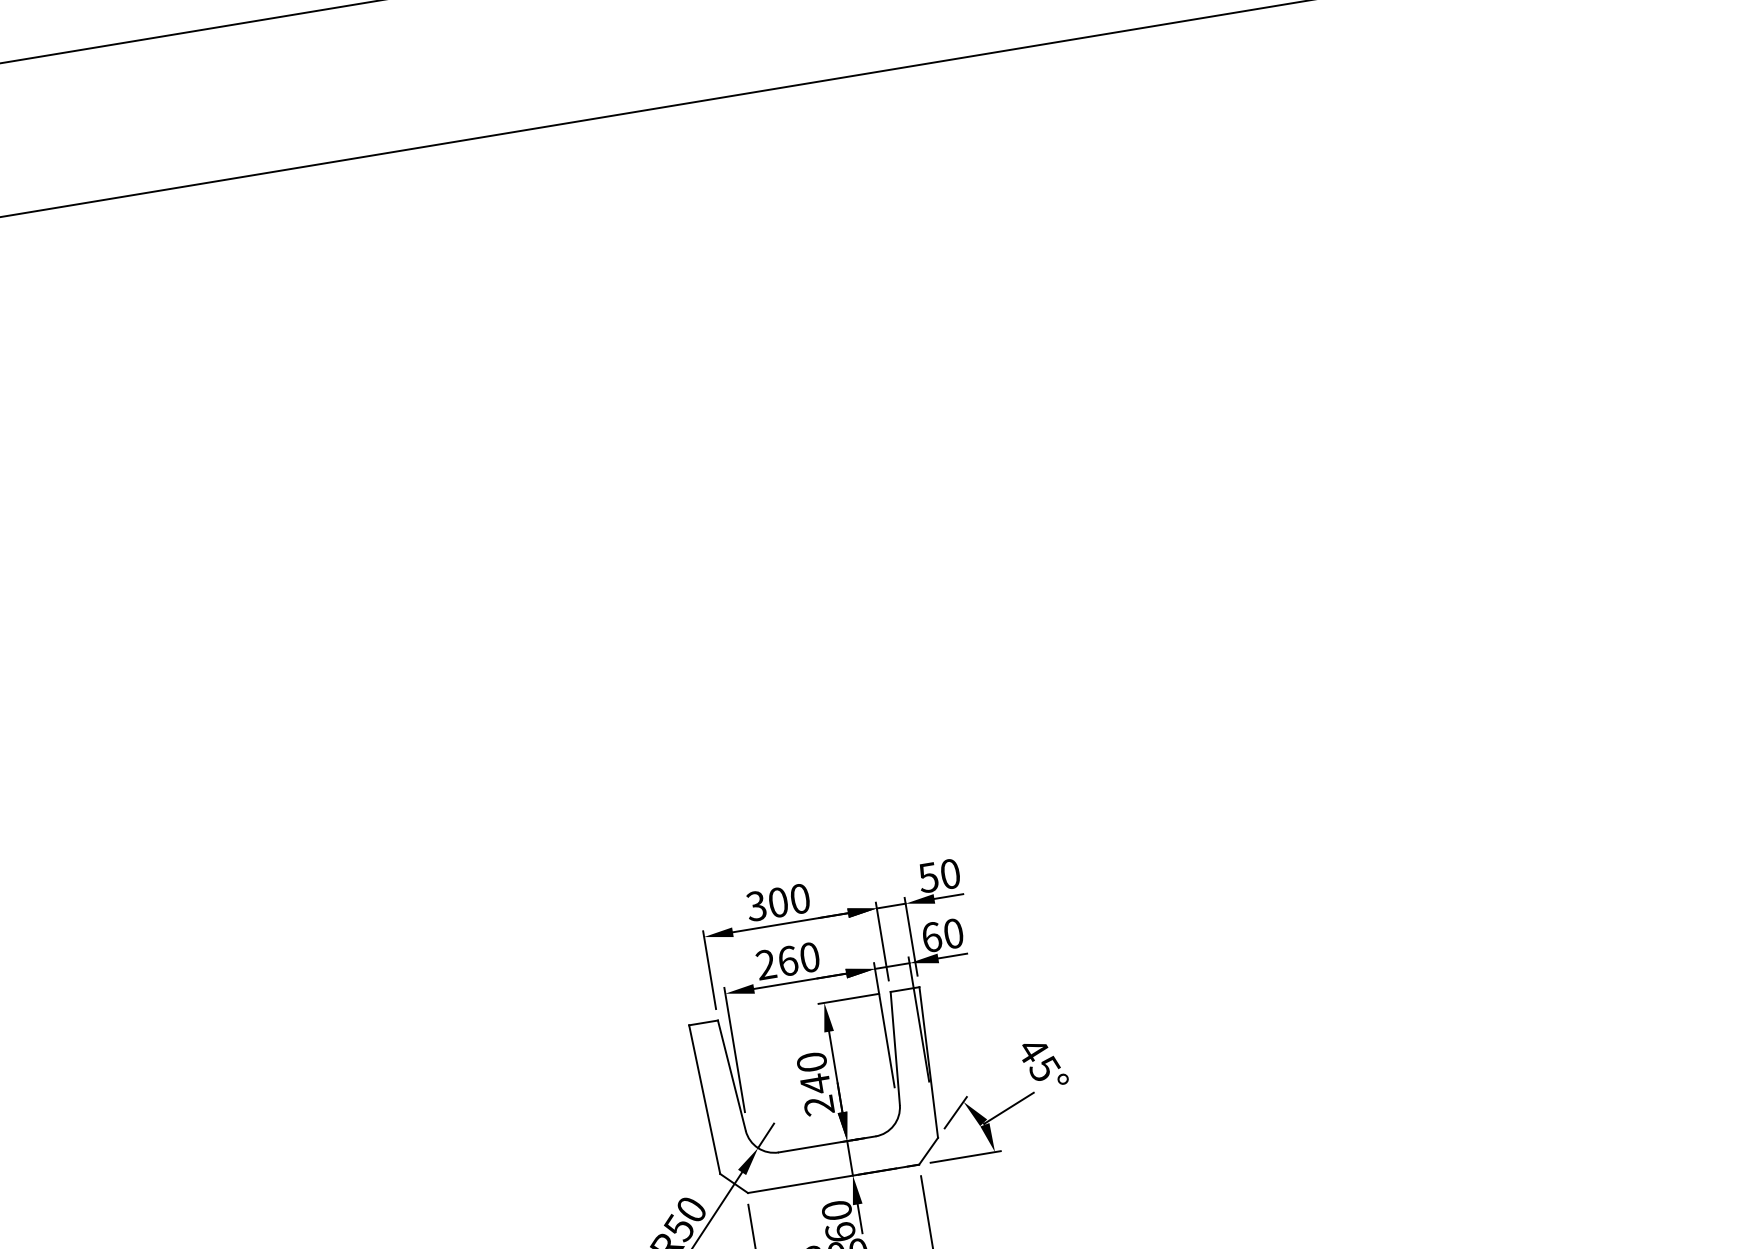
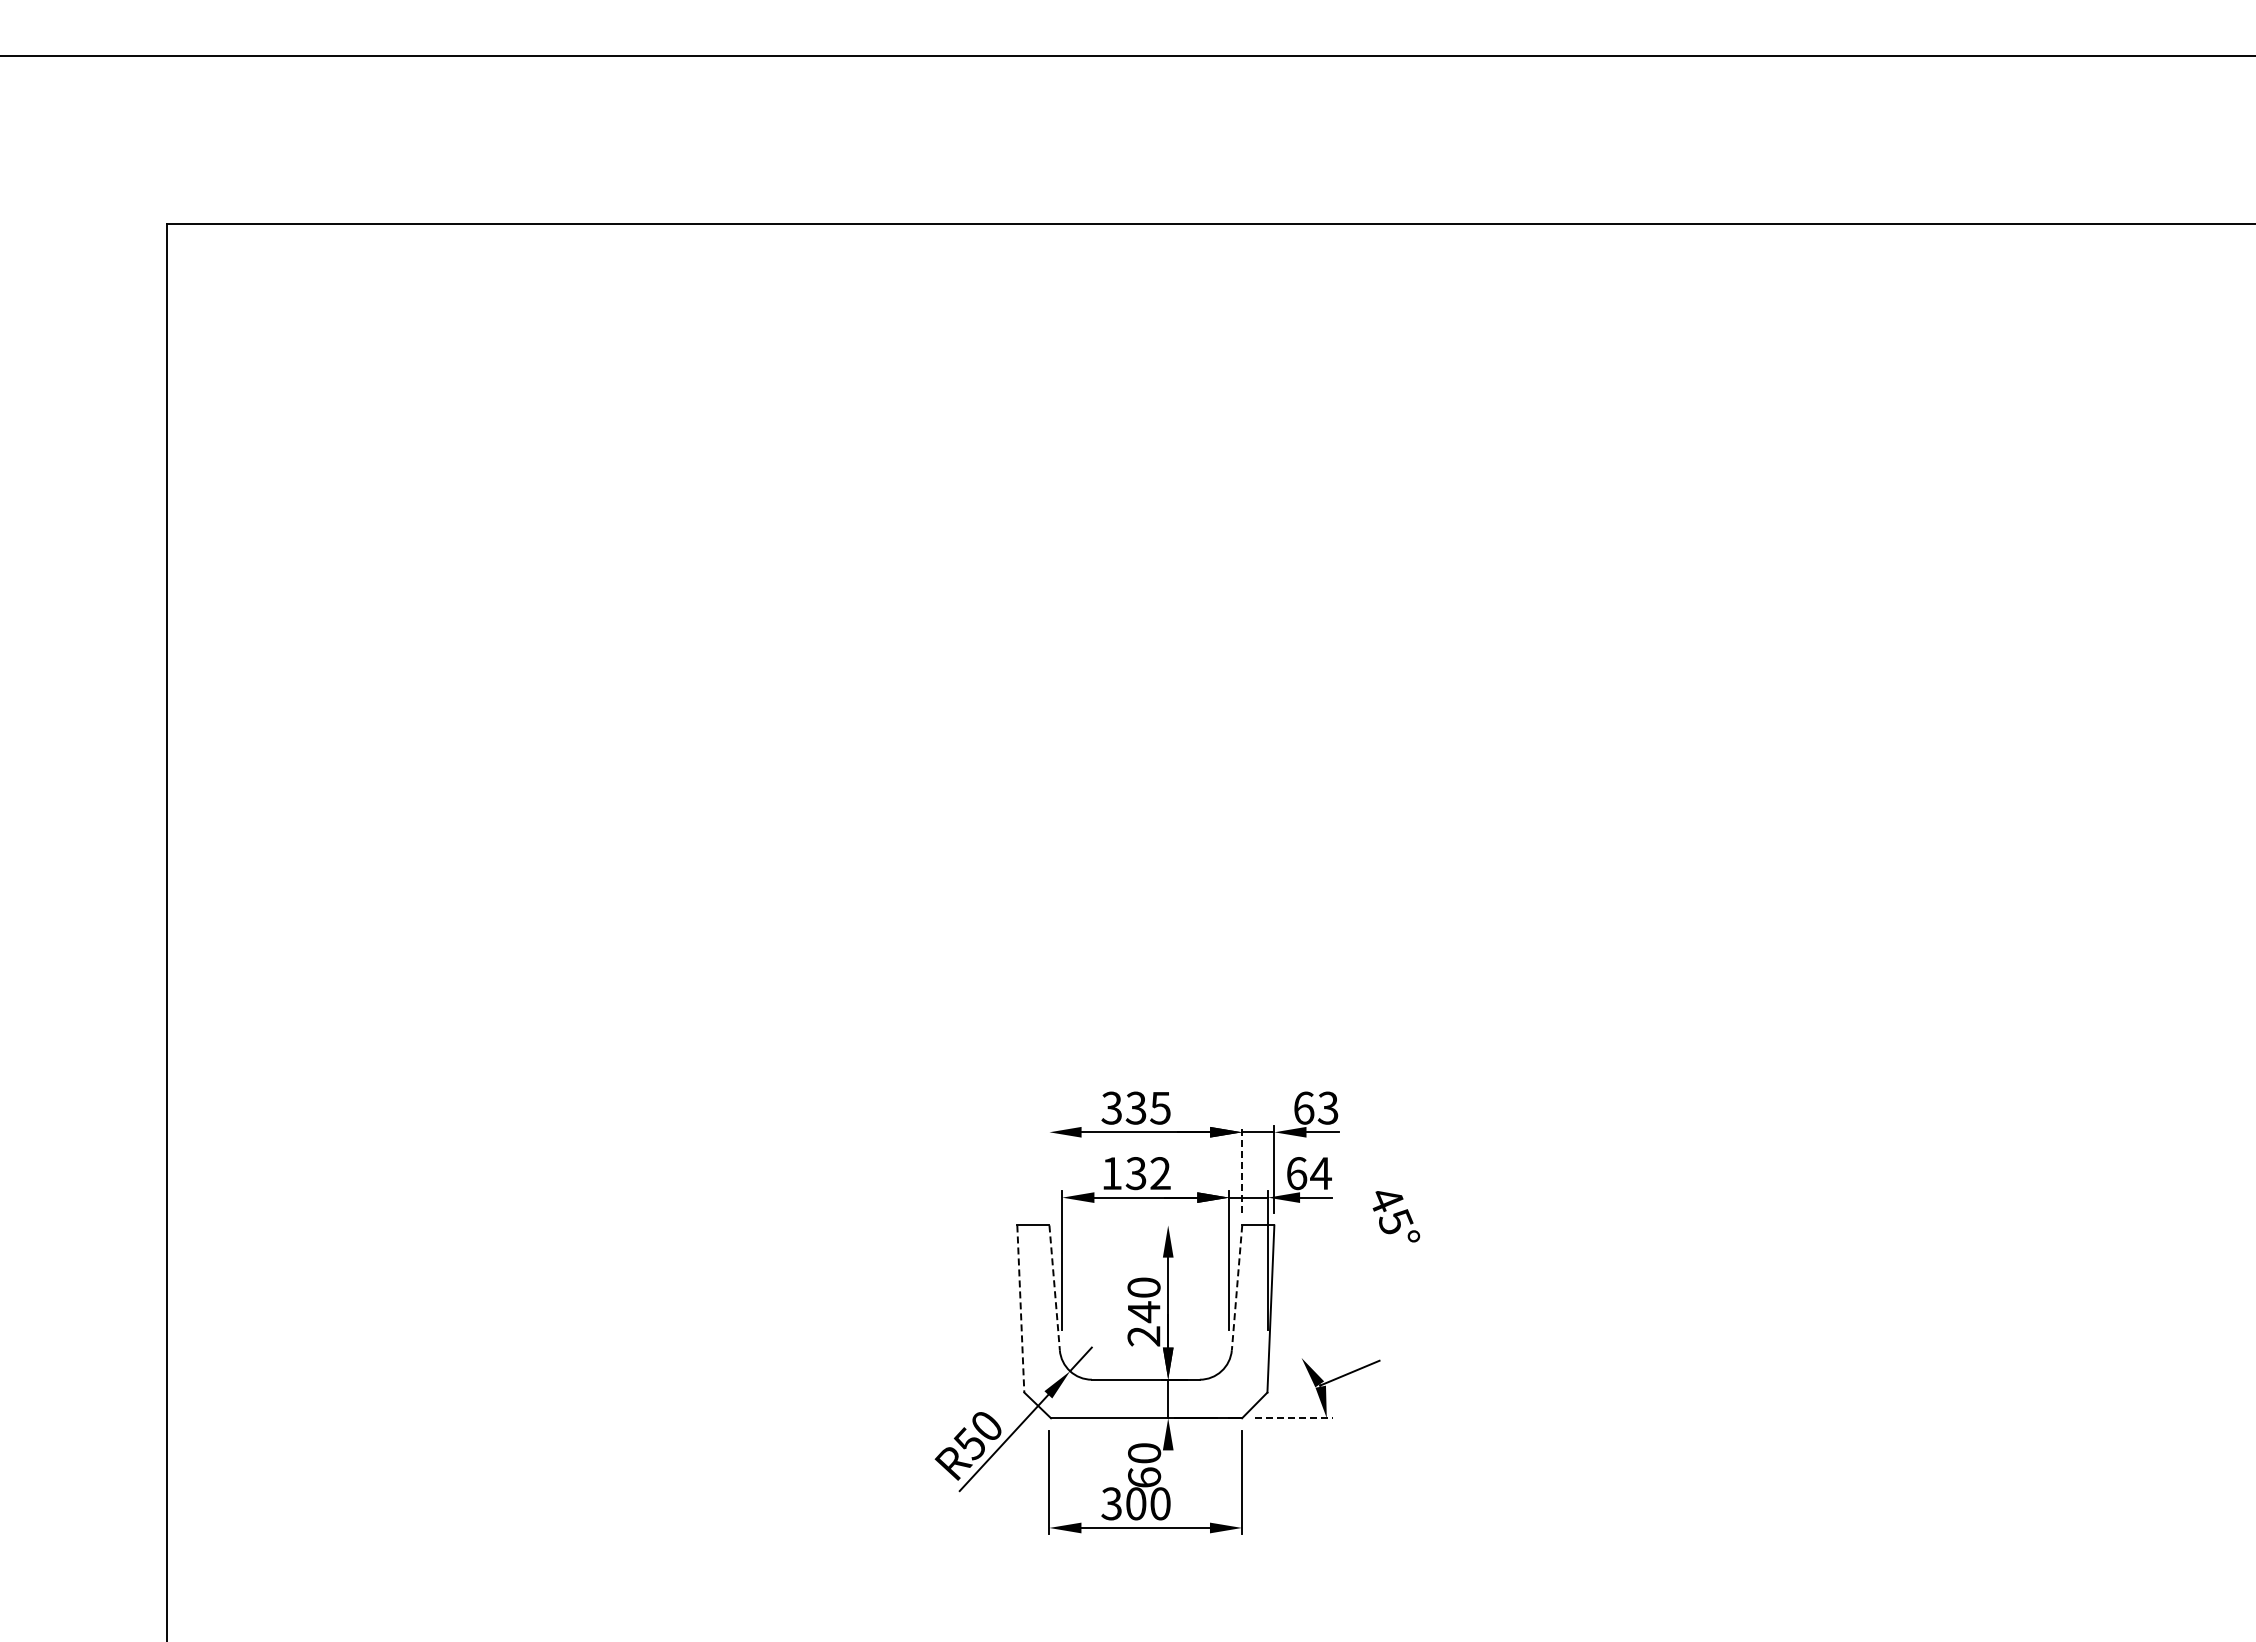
text: (938, 875) -> (1315, 1107), 50 -> 63
text: (788, 900) -> (1147, 1107), 300 -> 335
text: (953, 933) -> (1320, 1173), 60 -> 64
line: (882, 940) -> (1242, 1168), solid -> dashed
text: (787, 961) -> (1135, 1173), 260 -> 132
line: (709, 969) -> (1049, 1168), removed
line: (848, 998) -> (1195, 1225), removed
line: (895, 1048) -> (1237, 1287), solid -> dashed
text: (1044, 1064) -> (1396, 1216), moved
line: (731, 1075) -> (1054, 1287), solid -> dashed
line: (704, 1100) -> (1020, 1309), solid -> dashed
line: (956, 1112) -> (1291, 1368), removed
line: (966, 1157) -> (1294, 1418), solid -> dashed
line: (860, 1218) -> (1168, 1466), removed

